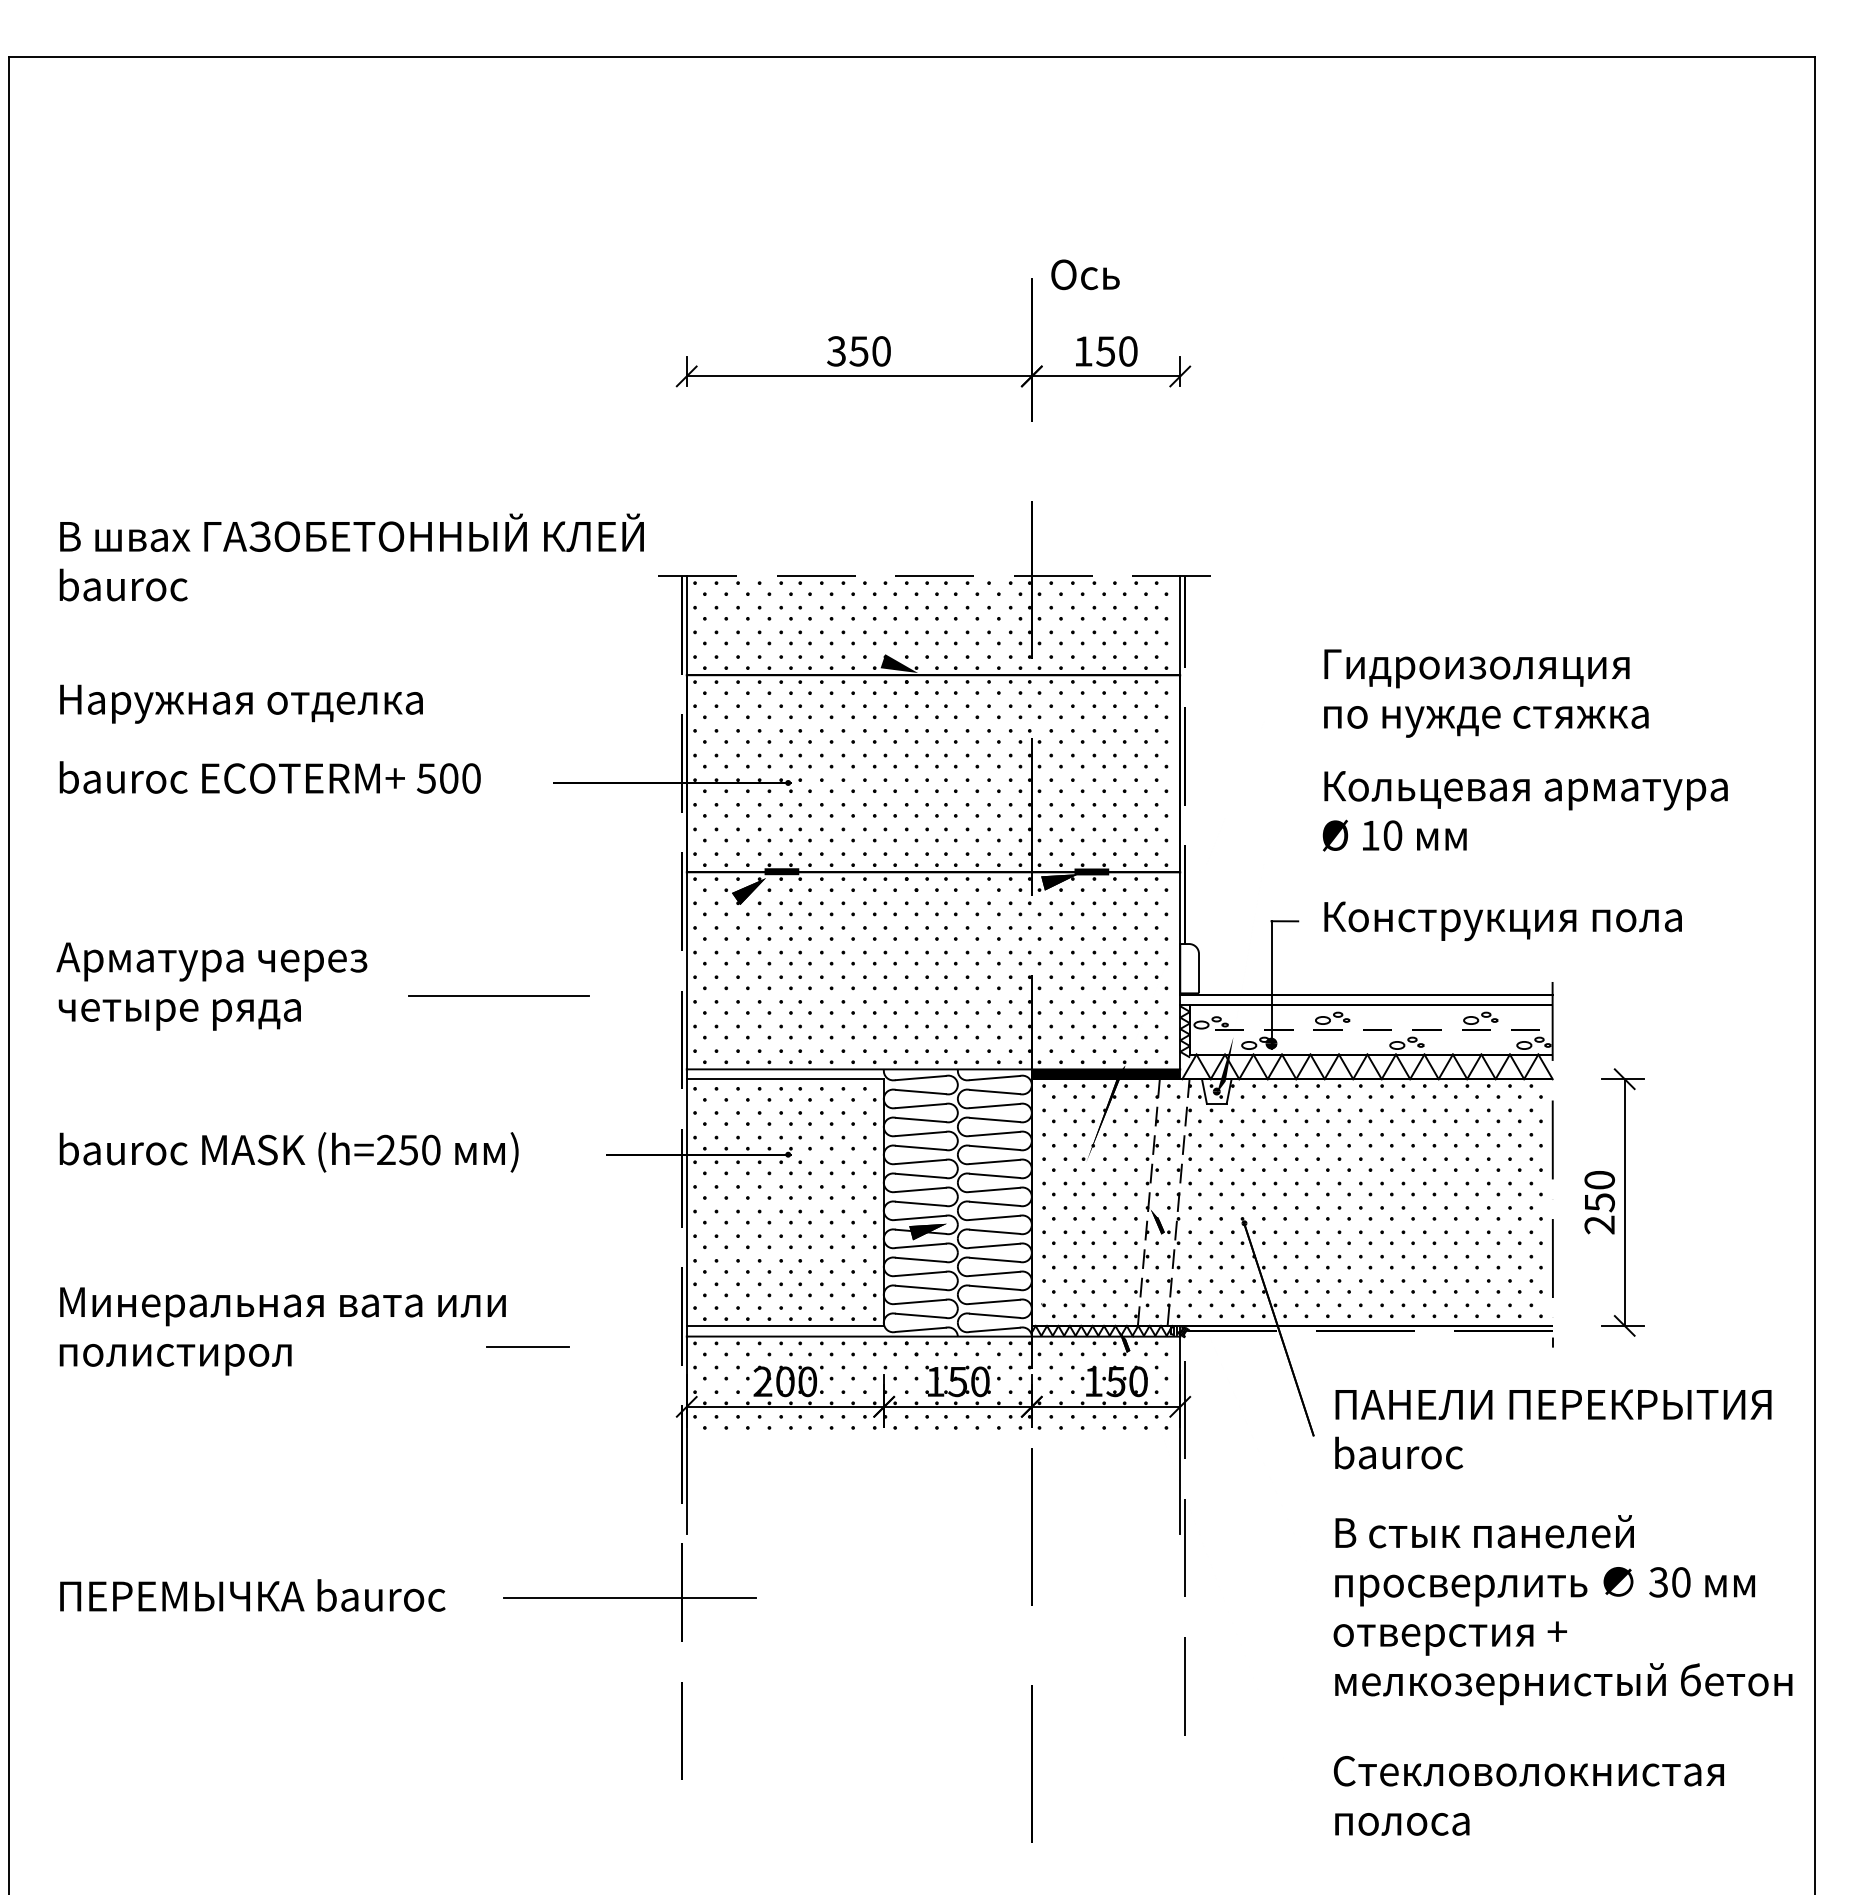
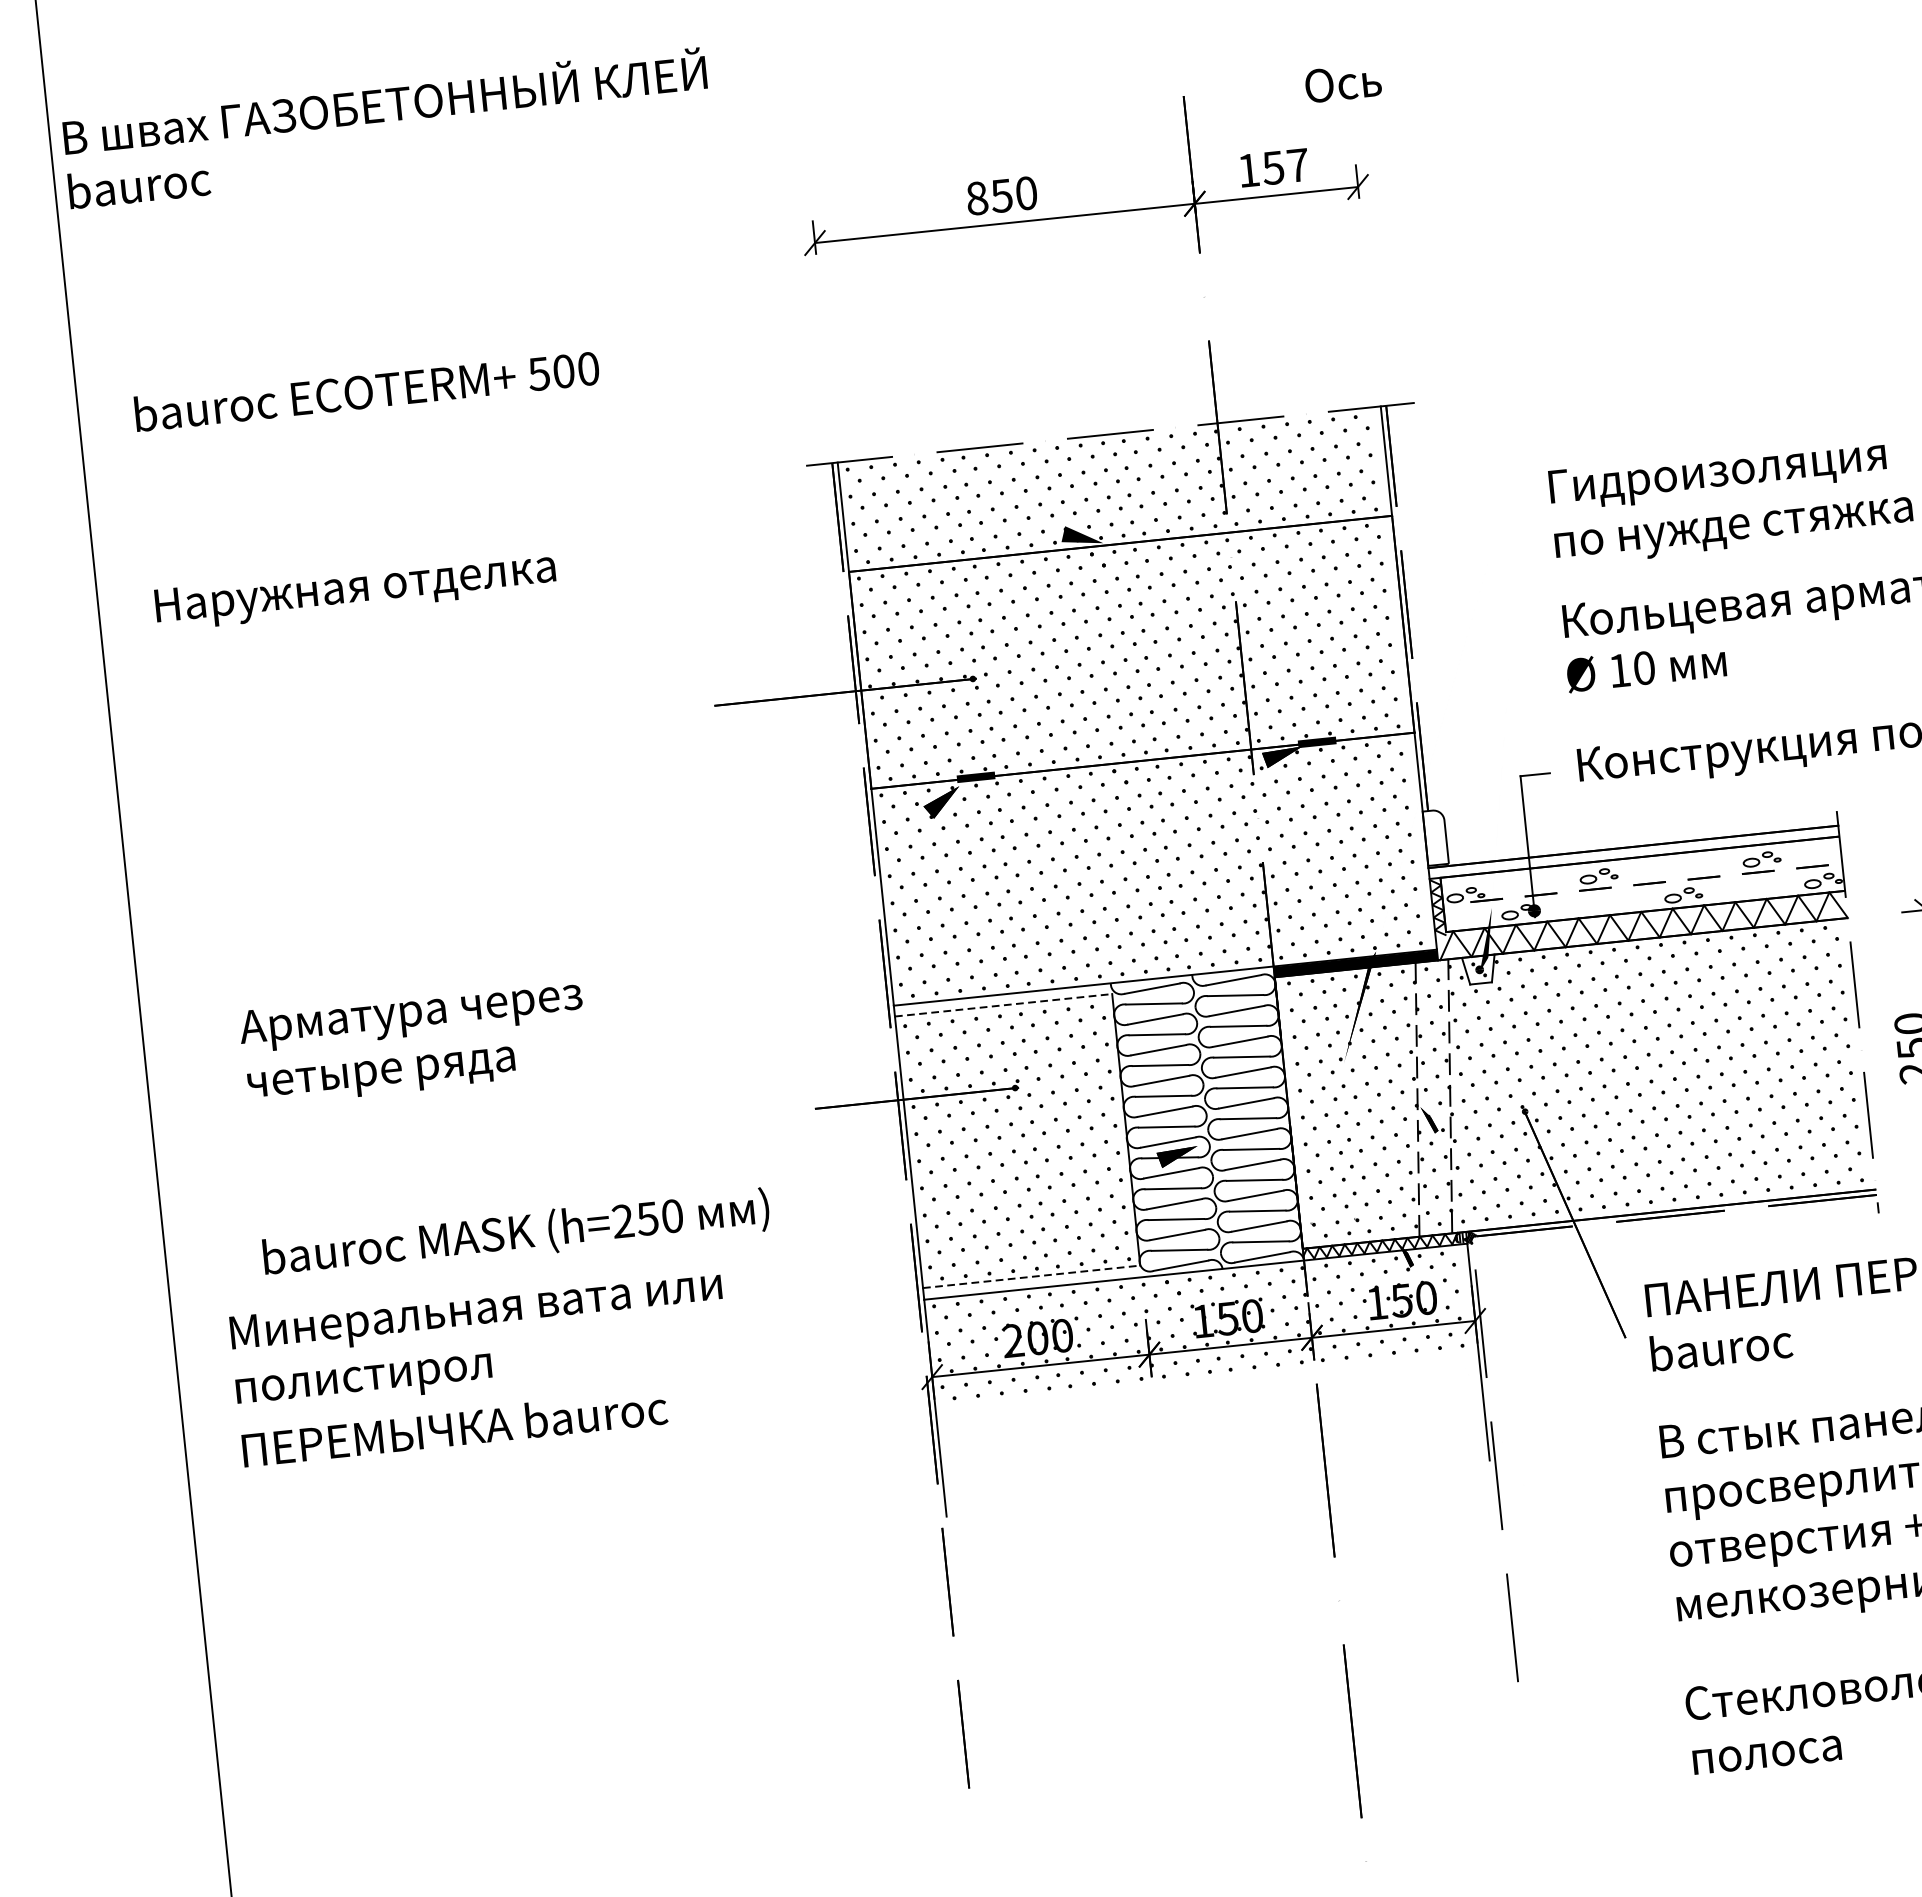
text: (1085, 274) -> (1343, 82), moved
text: (836, 351) -> (976, 198), 350 -> 850
text: (1128, 351) -> (1298, 165), 150 -> 157
text: (351, 557) -> (386, 128), moved
text: (241, 703) -> (355, 589), moved
text: (269, 777) -> (366, 390), moved
text: (211, 986) -> (413, 1042), moved
line: (498, 995) -> (678, 945), removed
line: (785, 1079) -> (1003, 1005), solid -> dashed
text: (288, 1152) -> (515, 1235), moved
line: (785, 1325) -> (1031, 1276), solid -> dashed
line: (527, 1347) -> (750, 1329), removed
text: (252, 1595) -> (454, 1428), moved
line: (629, 1598) -> (890, 1594), removed

